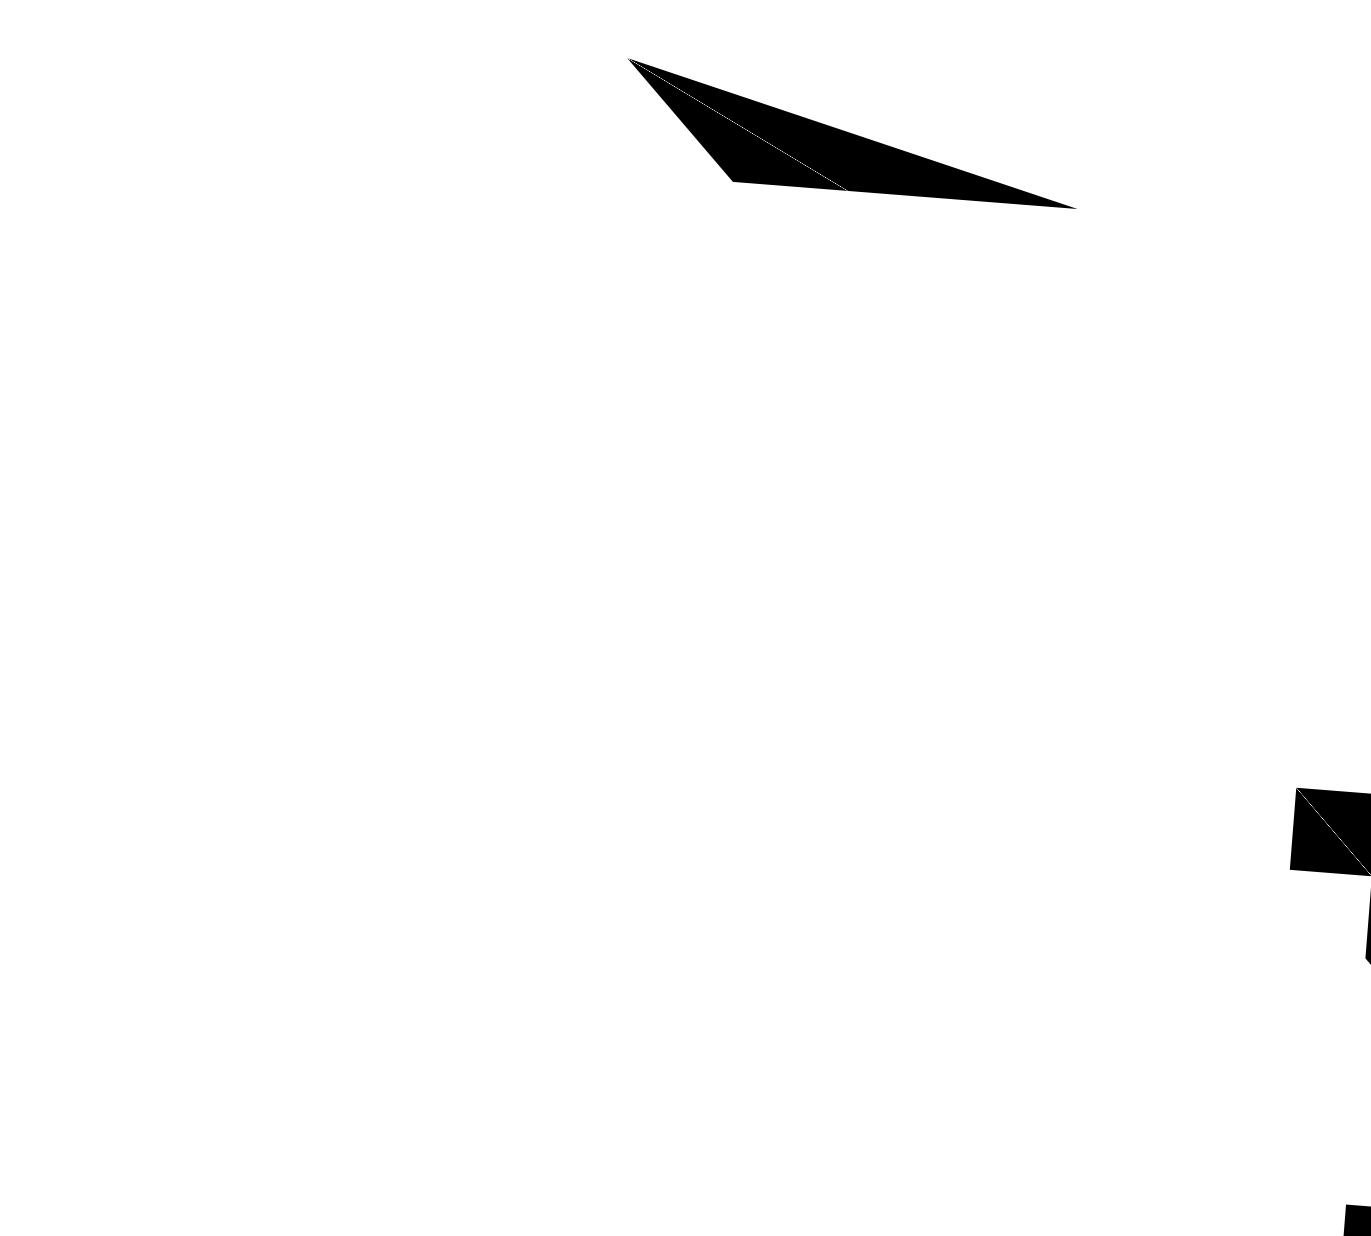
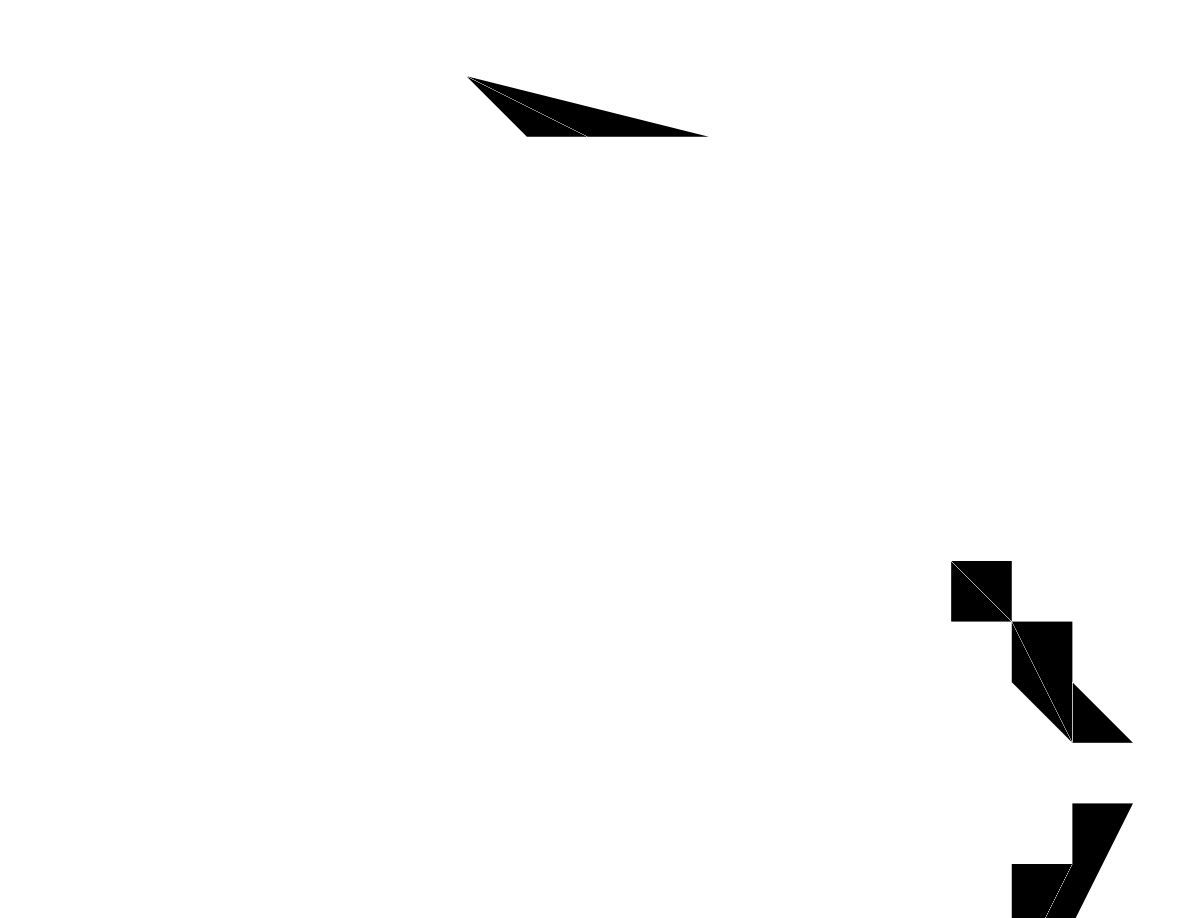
part: (852, 133) -> (587, 106), size x0.71

